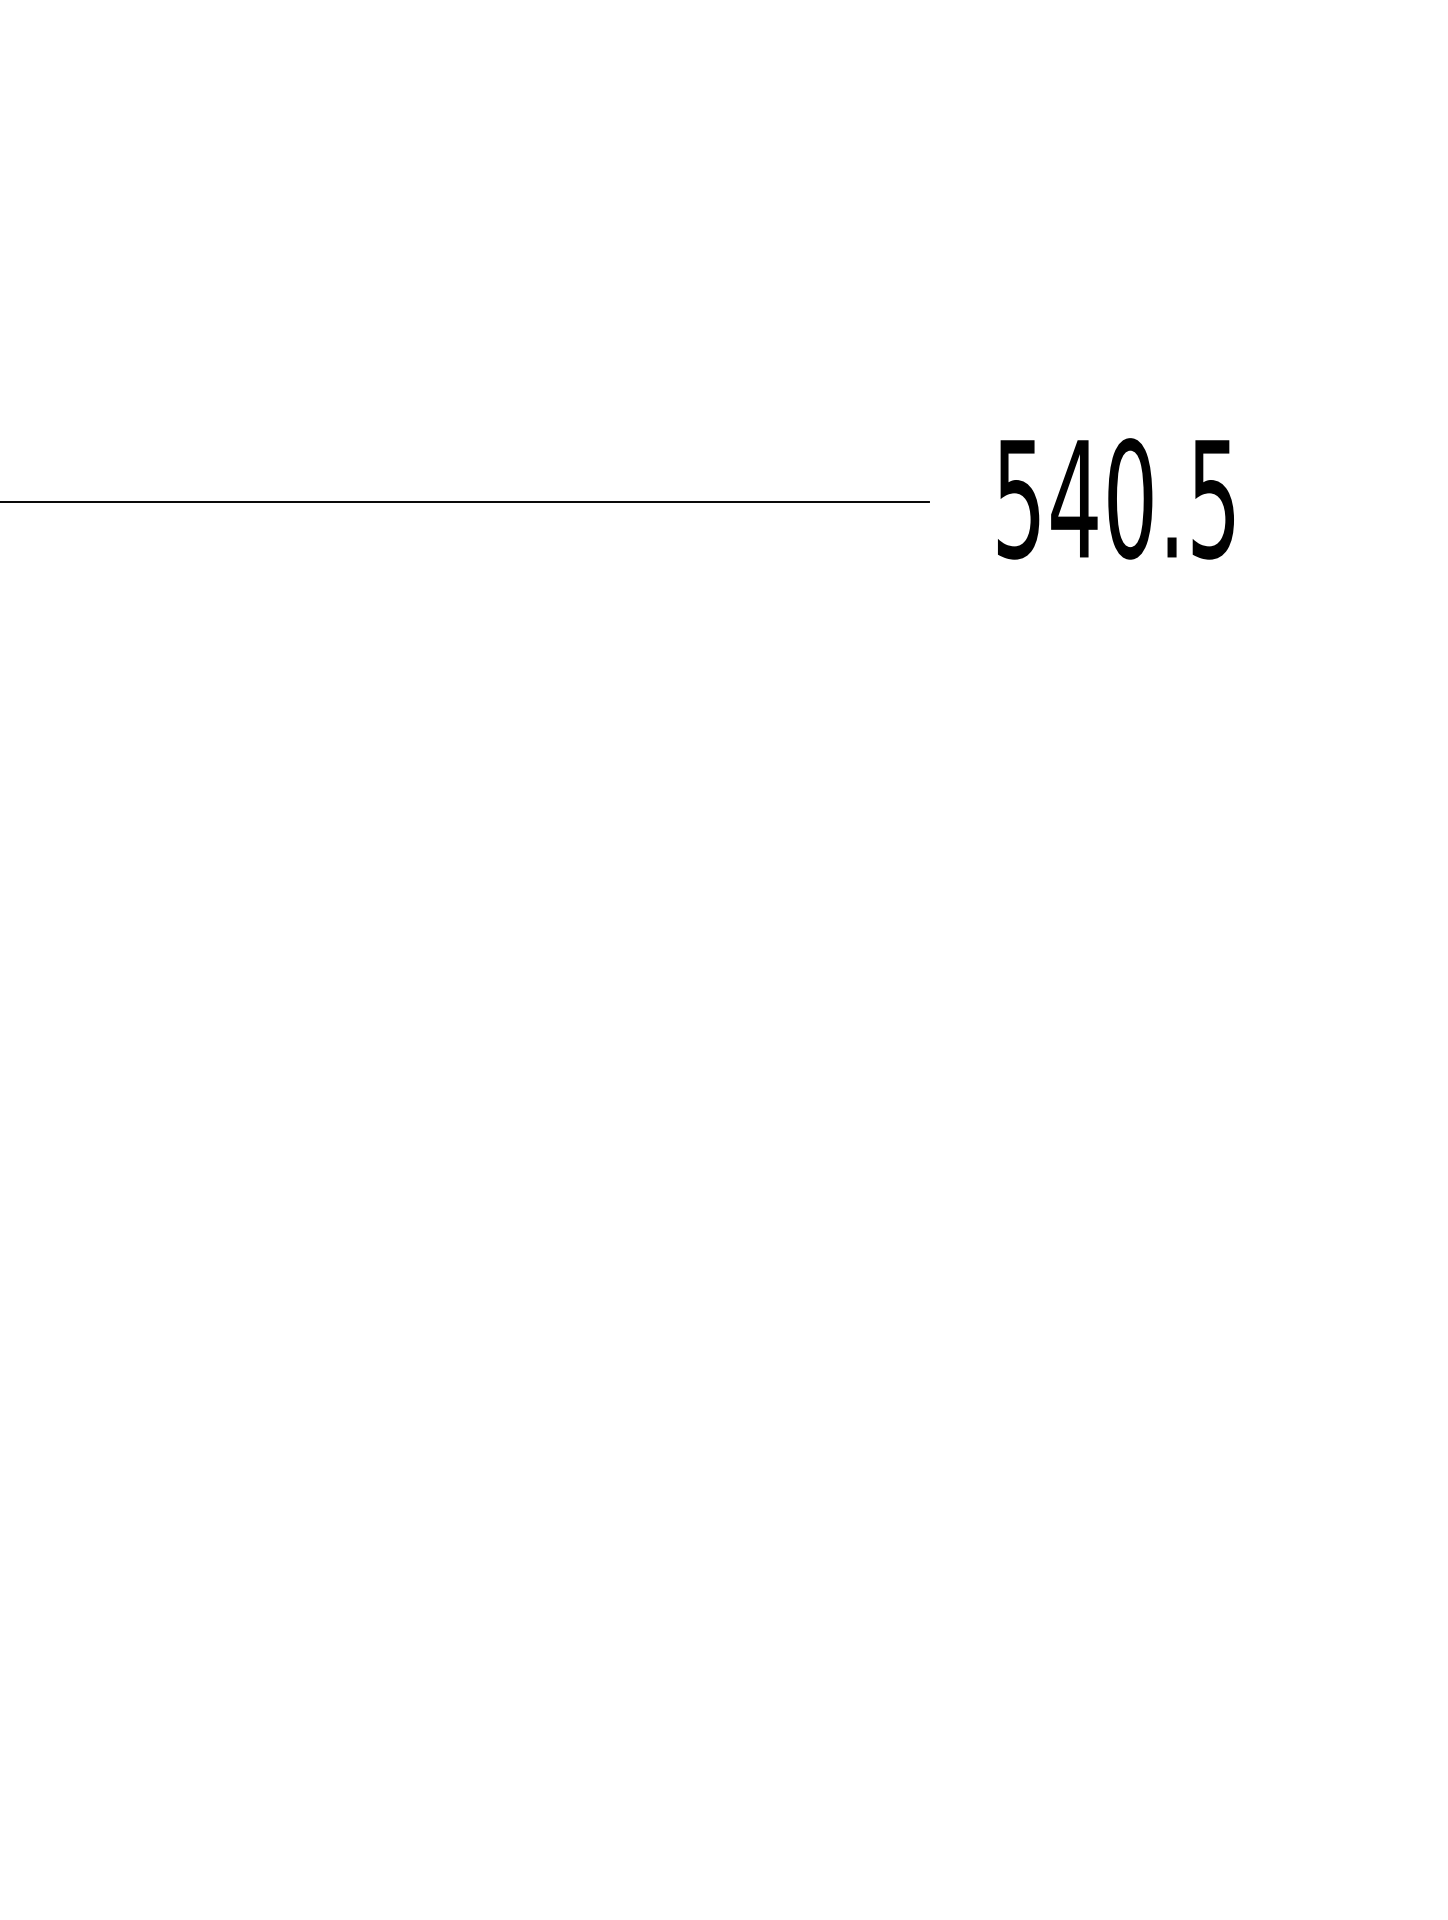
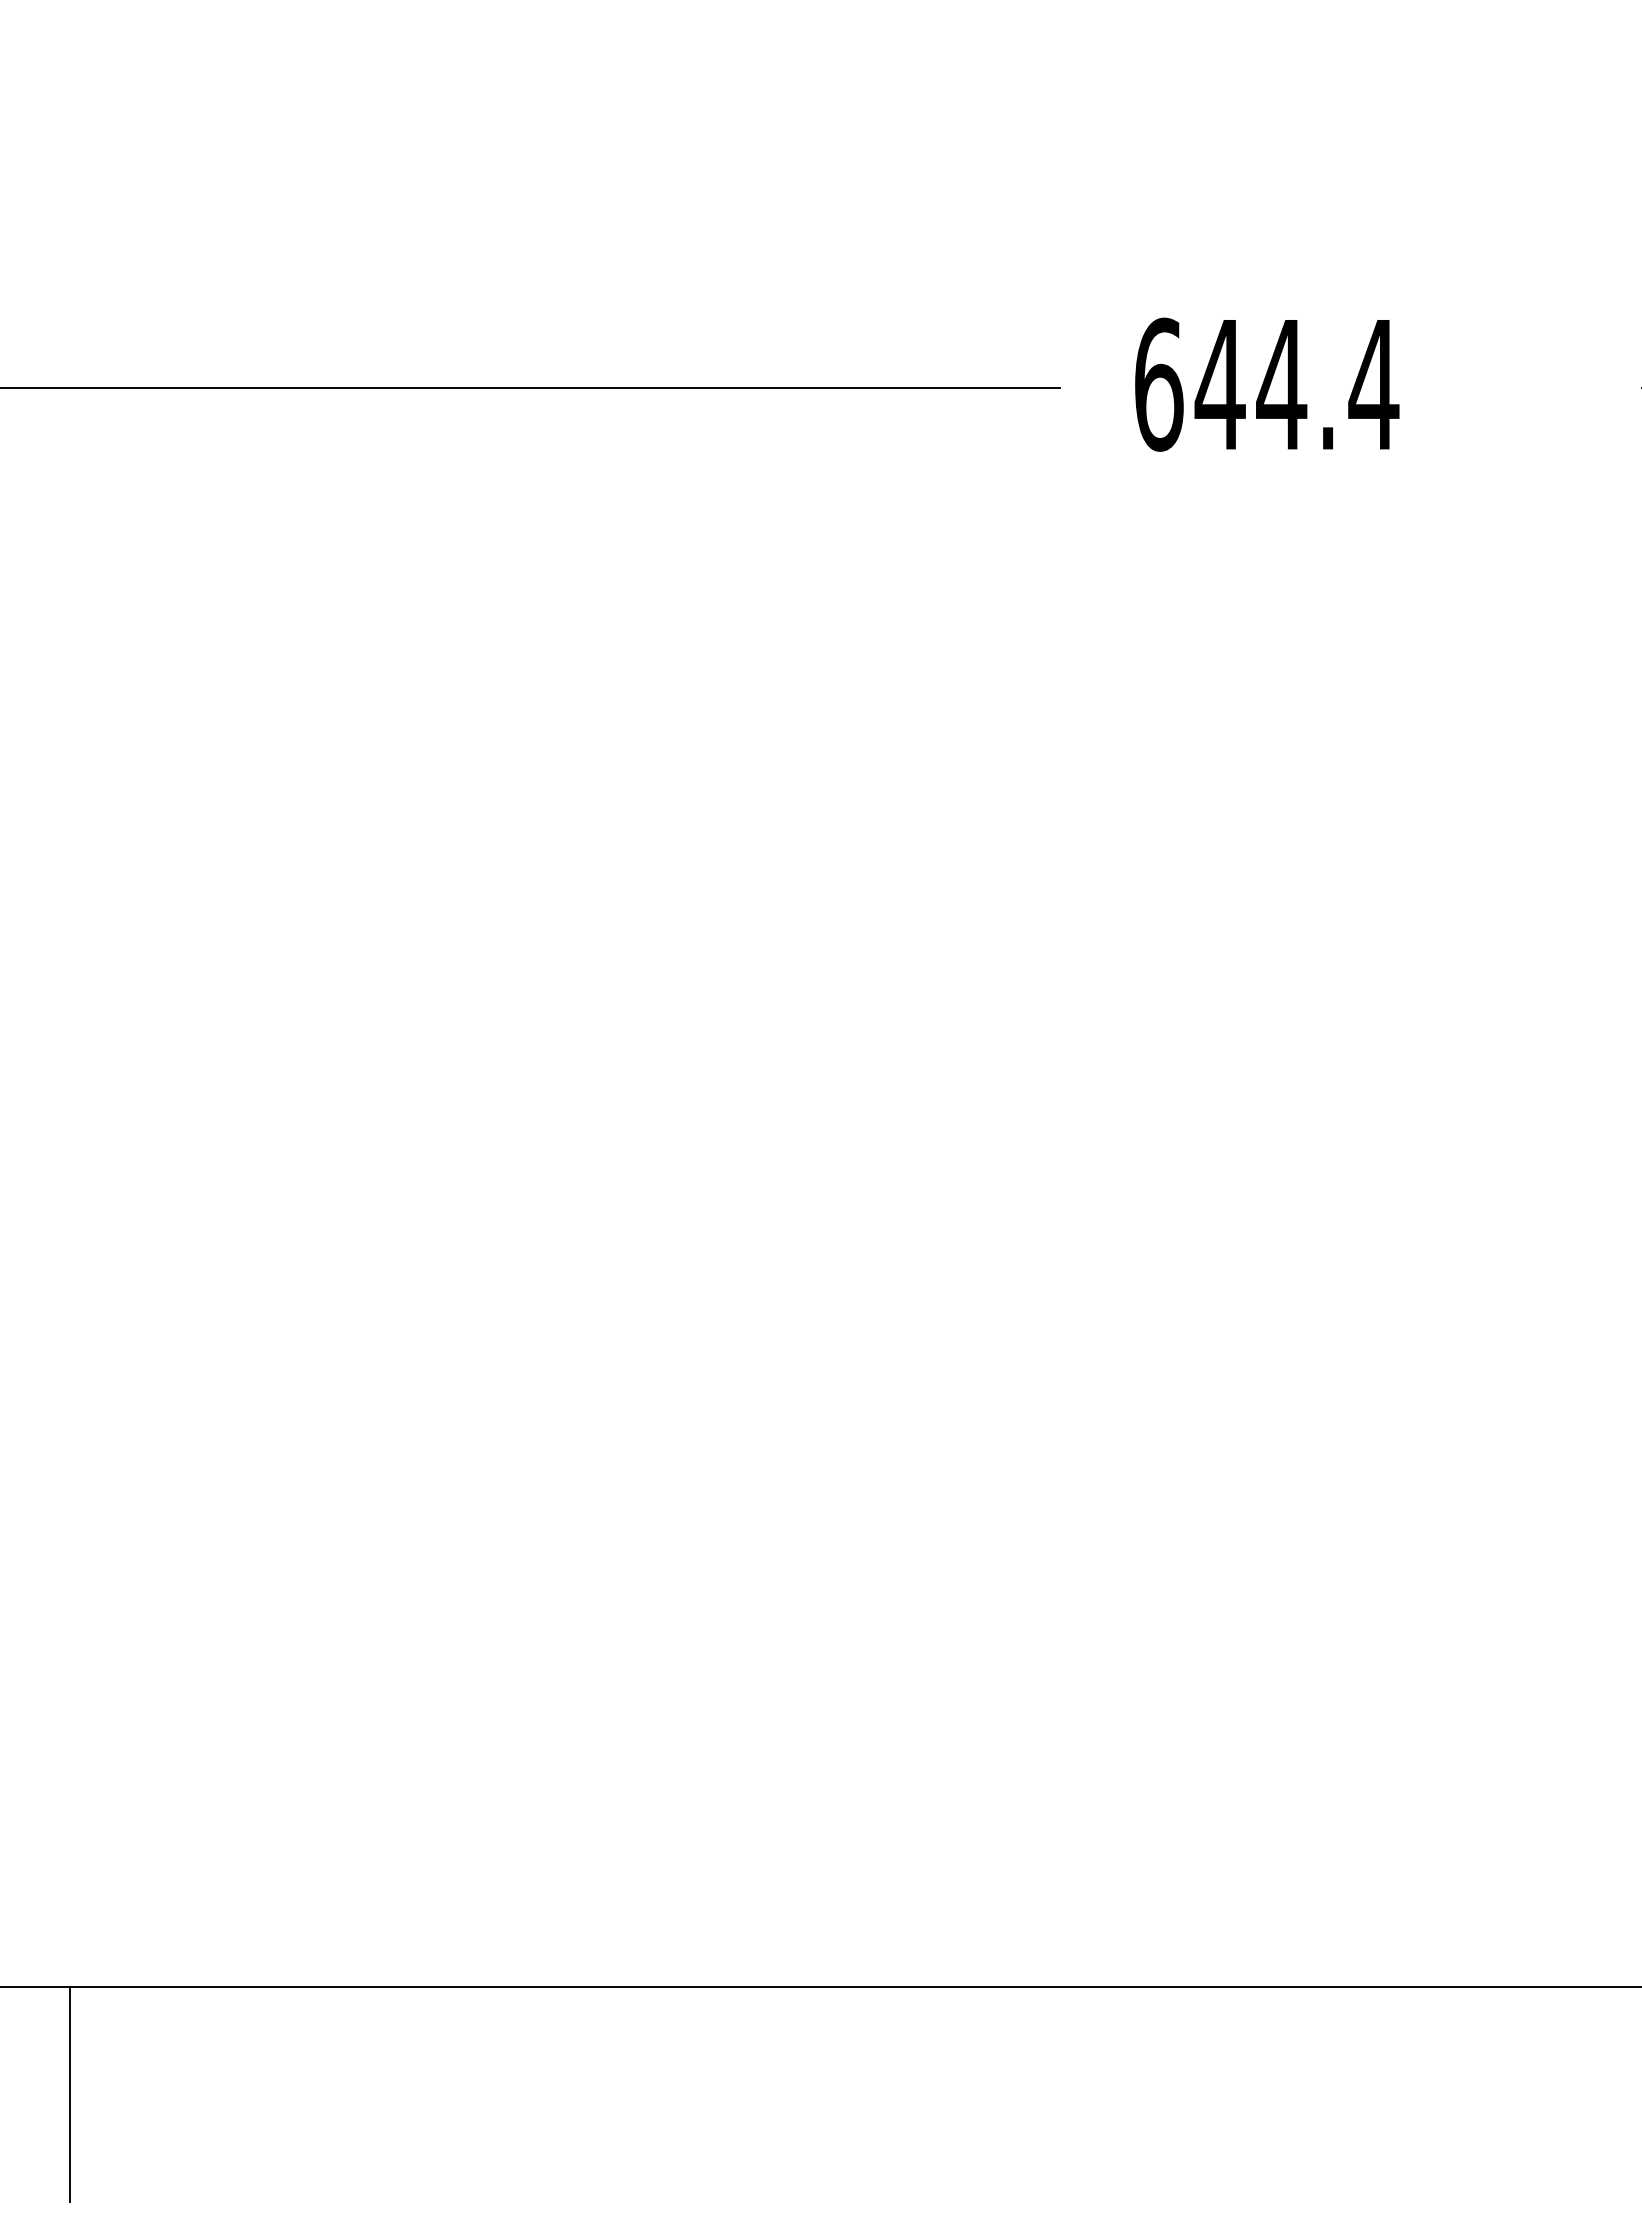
text: (1117, 498) -> (1267, 384), 540.5 -> 644.4

